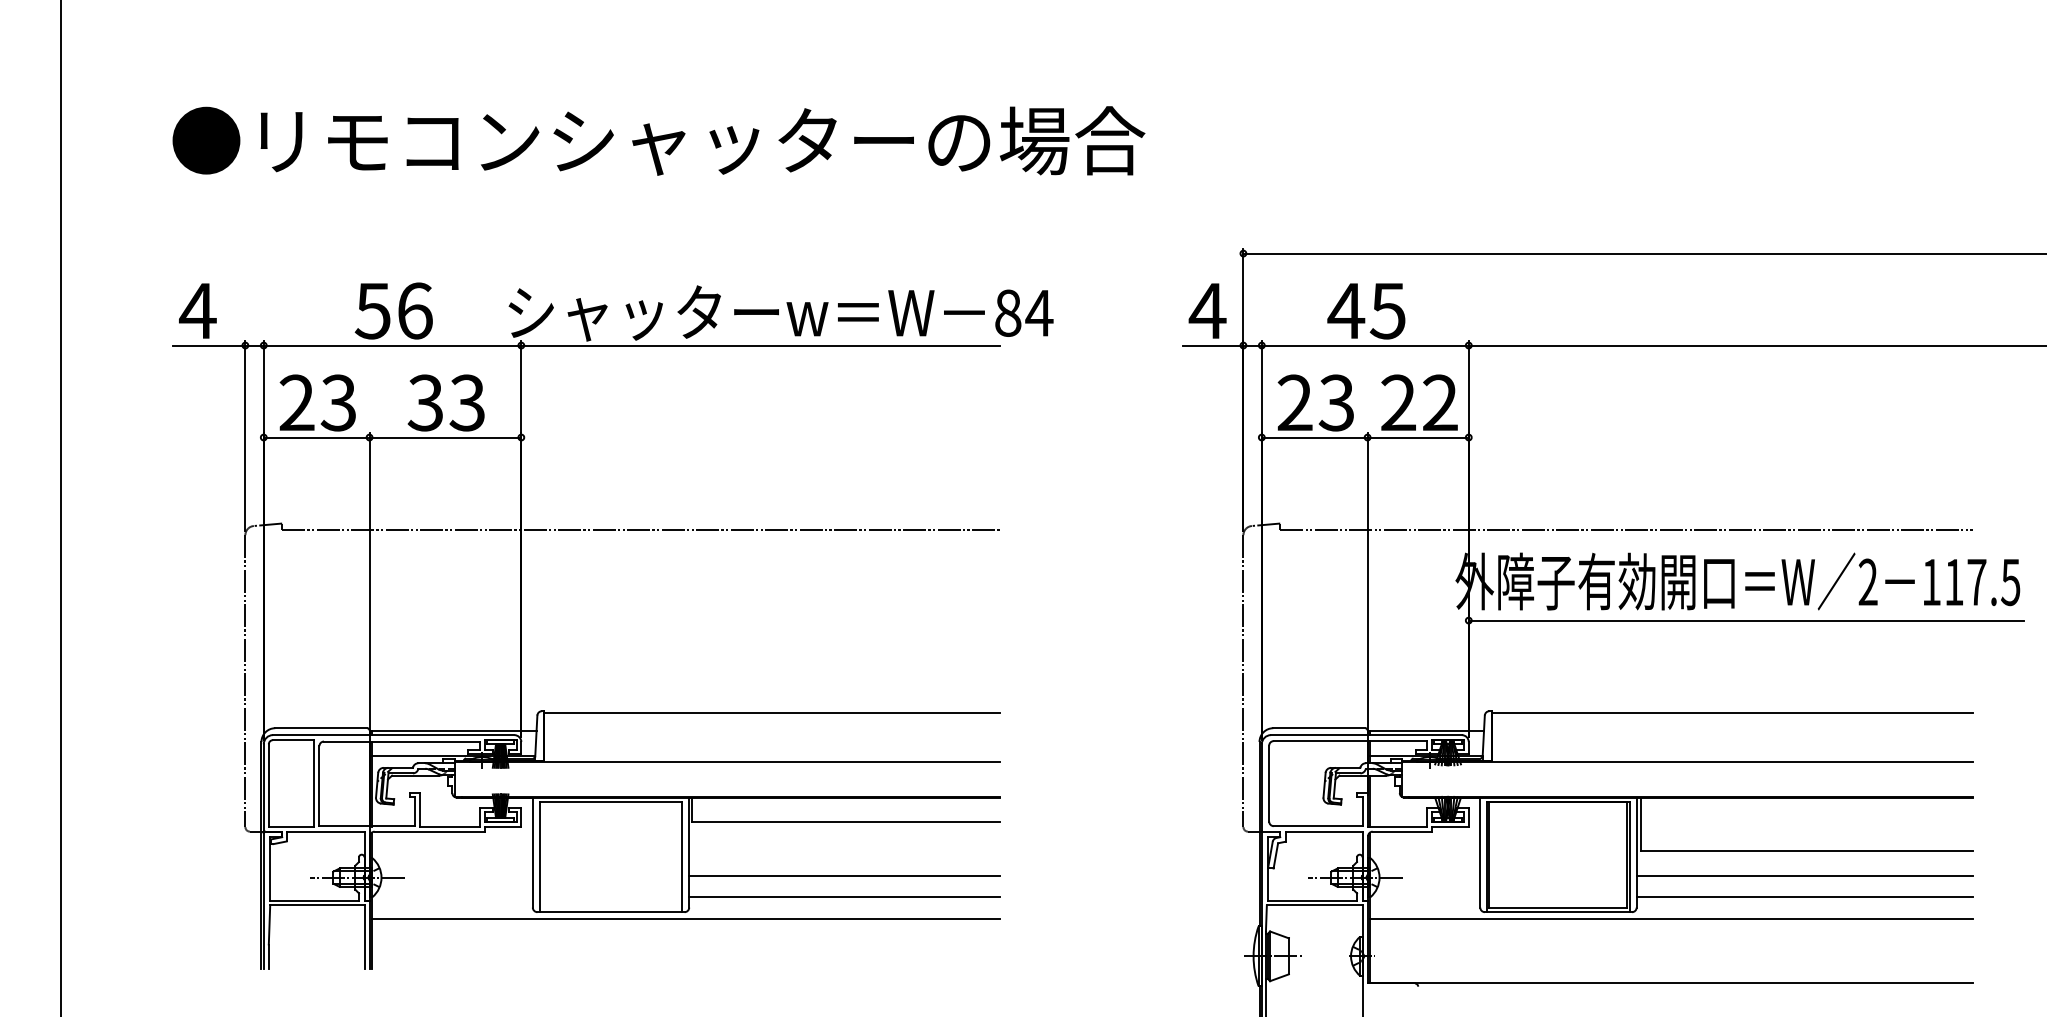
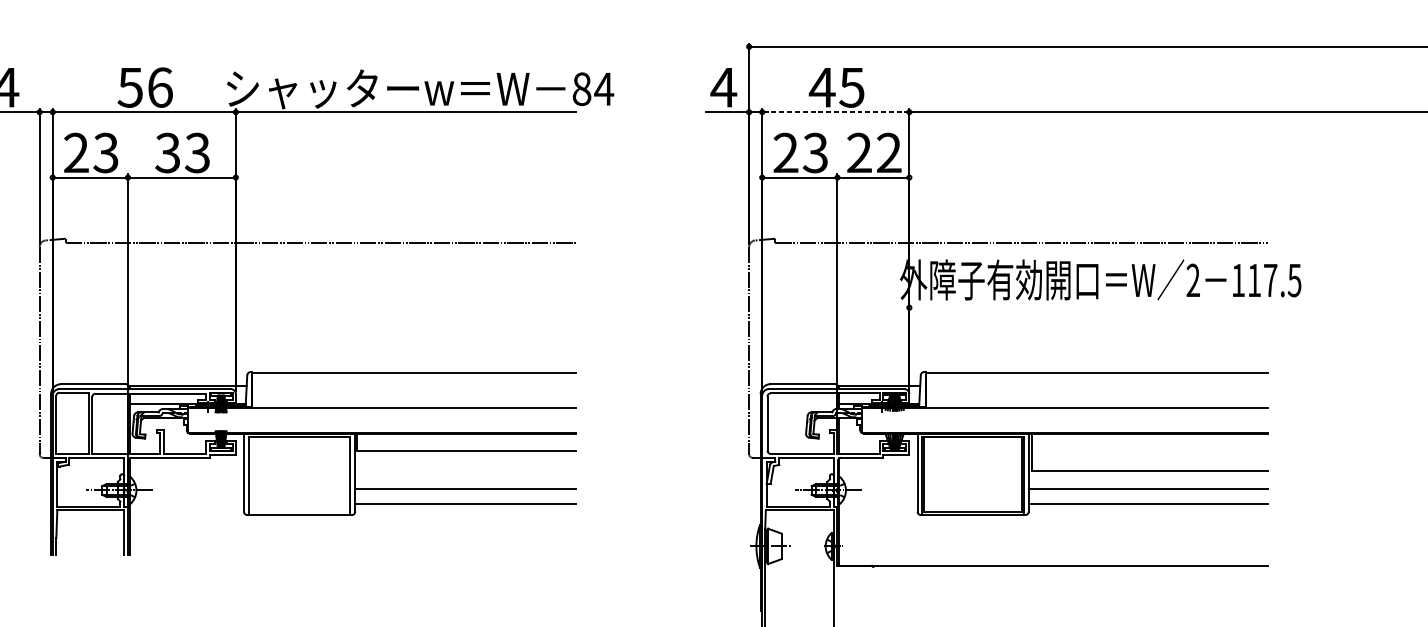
line: (1364, 345) -> (835, 112), solid -> dashed
line: (1746, 620) -> (1106, 307), removed
line: (685, 919) -> (352, 520), removed
line: (1671, 919) -> (1053, 520), removed

